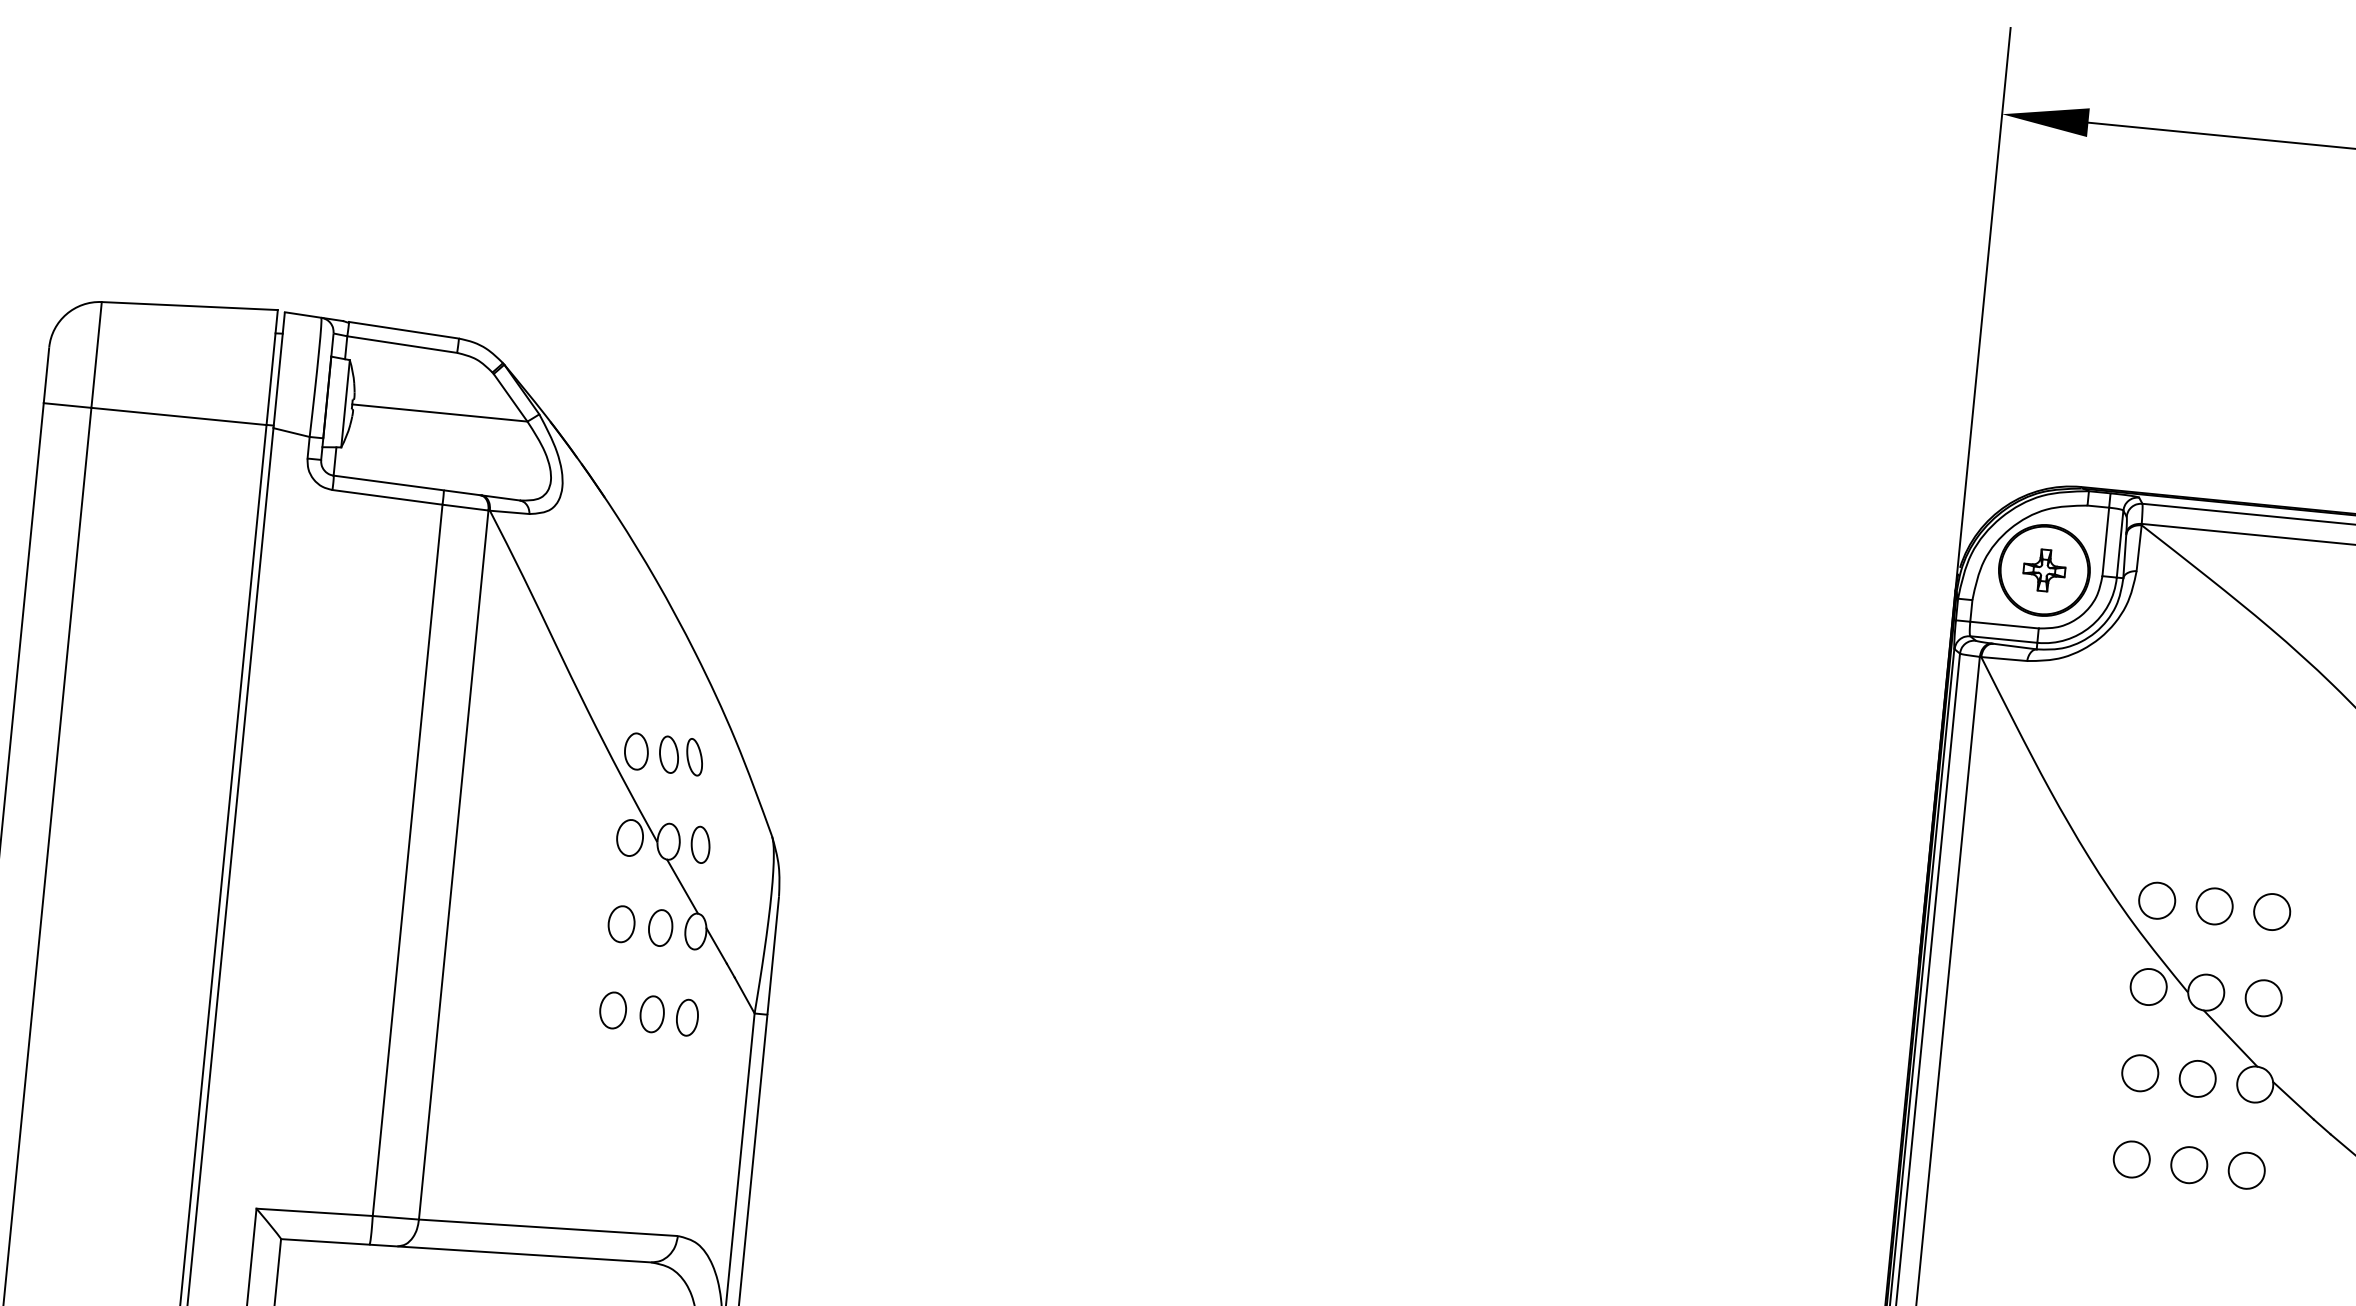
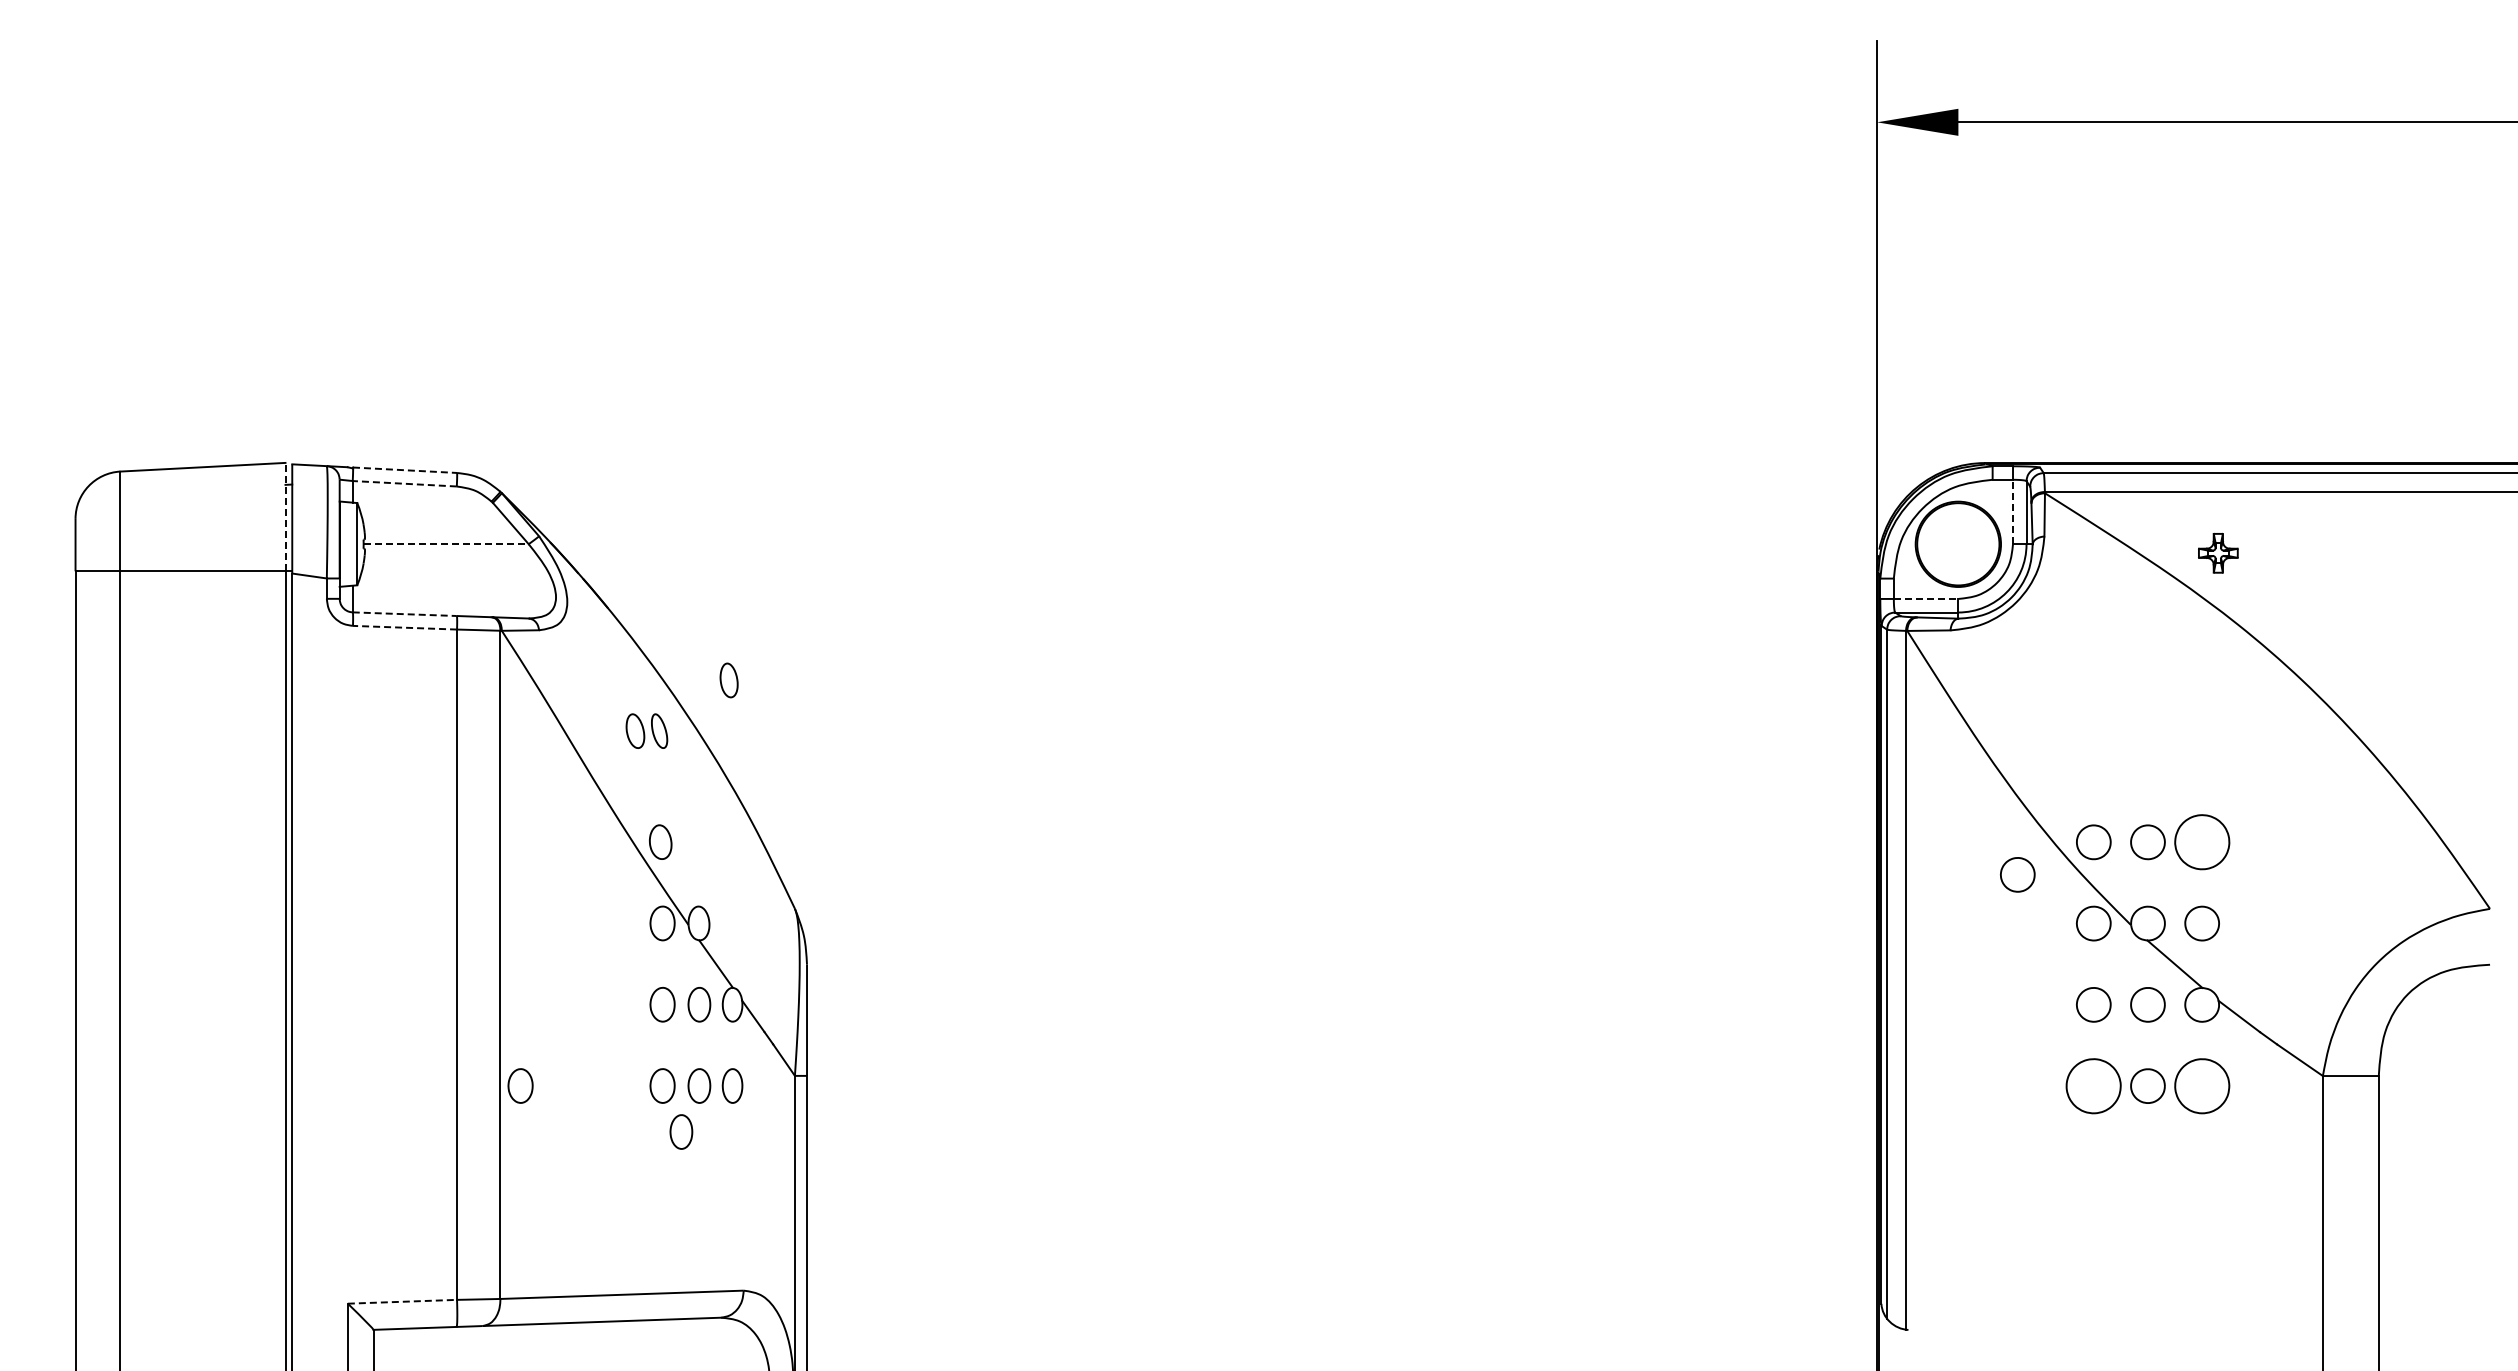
line: (404, 330) -> (405, 470), solid -> dashed
line: (401, 344) -> (404, 483), solid -> dashed
line: (272, 366) -> (285, 516), solid -> dashed
line: (440, 413) -> (446, 544), solid -> dashed
line: (389, 483) -> (405, 614), solid -> dashed
line: (386, 497) -> (404, 627), solid -> dashed
line: (2105, 541) -> (2012, 511), solid -> dashed
part: (2044, 569) -> (2218, 552), moved
line: (2005, 624) -> (1926, 598), solid -> dashed
part: (680, 755) -> (646, 730), moved
part: (699, 844) -> (728, 680), moved
part: (2271, 912) -> (2201, 842), size x1.6
part: (2072, 926) -> (2017, 874), added
part: (462, 995) -> (520, 1085), added
part: (628, 1060) -> (681, 1131), added
part: (2131, 1158) -> (2093, 1085), size x1.6
part: (2246, 1170) -> (2201, 1085), size x1.6
line: (314, 1212) -> (402, 1301), solid -> dashed

